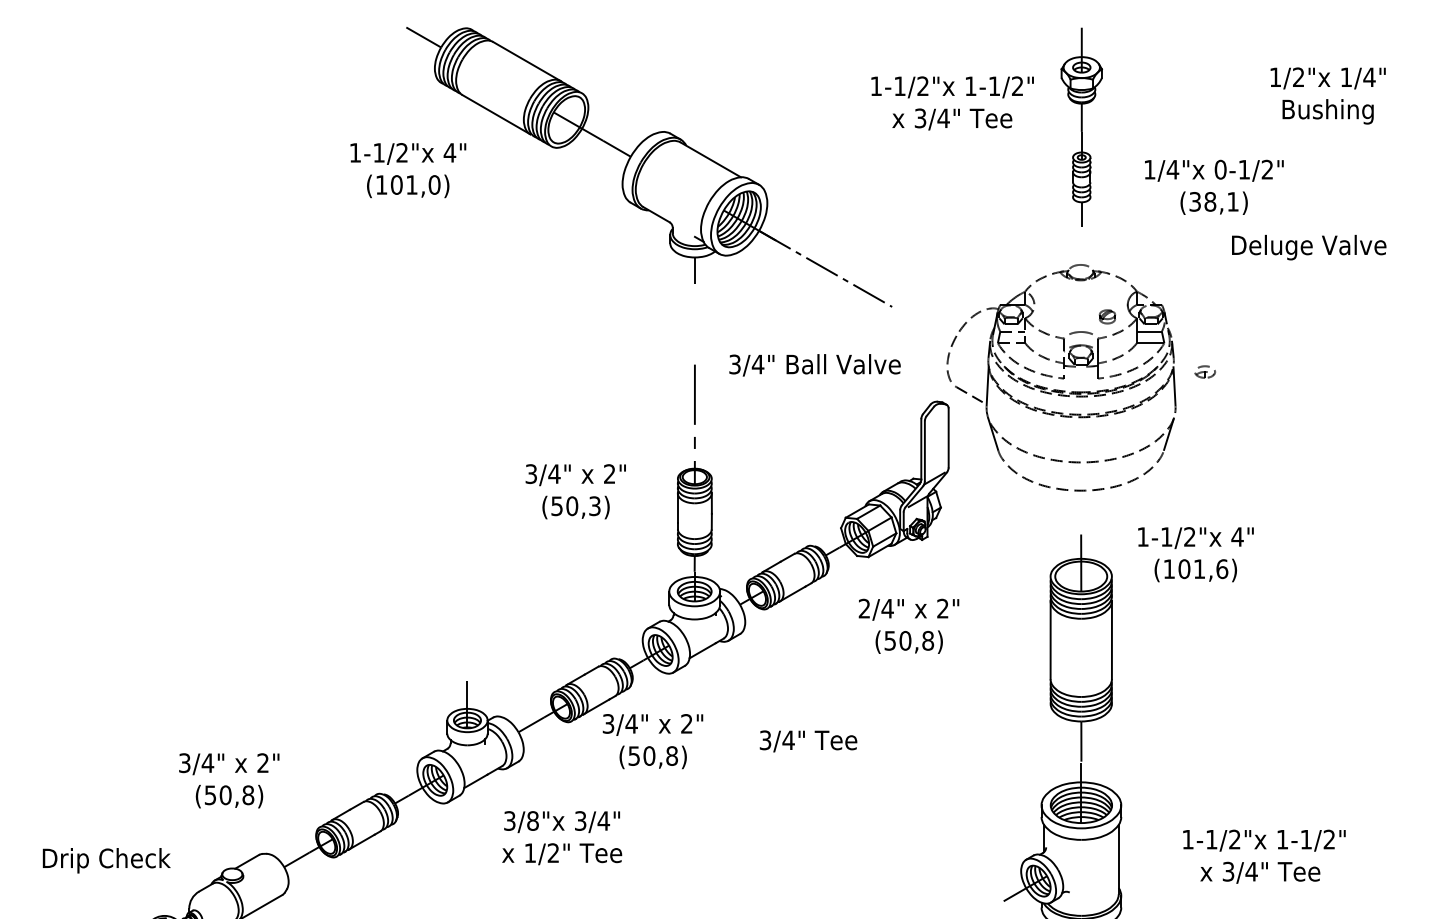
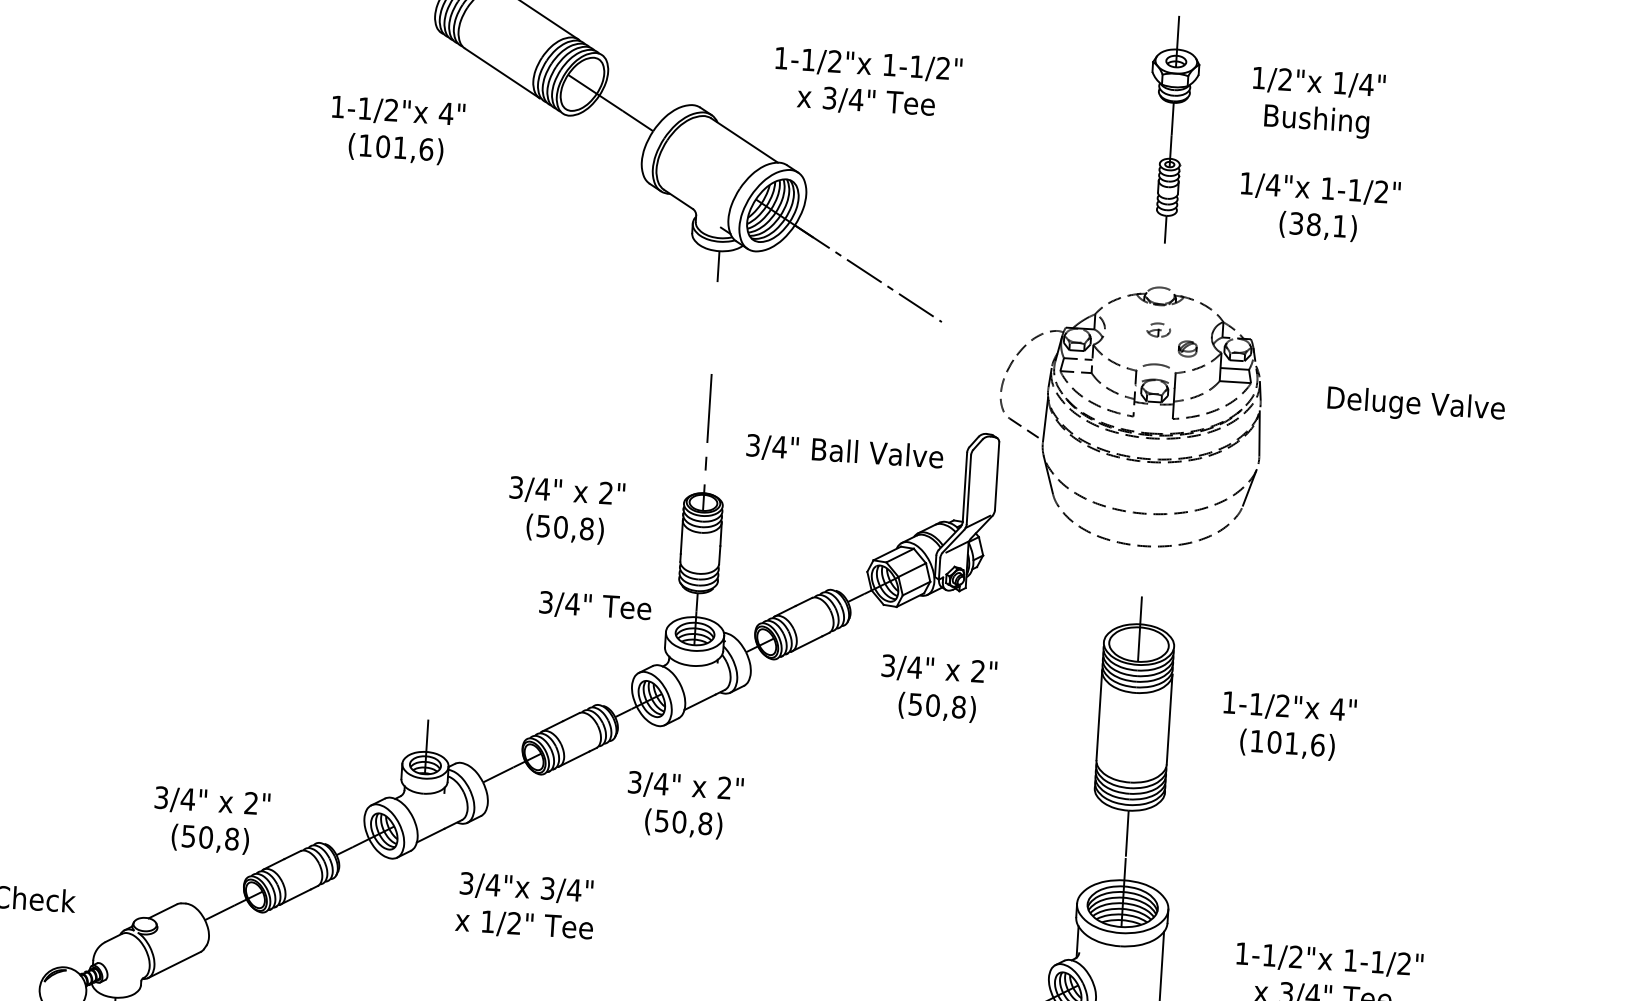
text: (1327, 95) -> (1317, 102), moved
text: (952, 103) -> (867, 83), moved
text: (1220, 169) -> (1327, 188), 0-1/2" -> 1-1/2"
text: (434, 184) -> (426, 148), (101,0) -> (101,6)
text: (1309, 247) -> (1416, 405), moved
text: (814, 365) -> (844, 452), moved
part: (1204, 371) -> (1157, 329), moved
text: (594, 506) -> (586, 529), (50,3) -> (50,8)
text: (1195, 554) -> (1288, 726), moved
text: (864, 608) -> (888, 665), 2/4" -> 3/4"
text: (652, 741) -> (684, 805), moved
text: (808, 741) -> (595, 606), moved
text: (229, 780) -> (211, 820), moved
text: (532, 820) -> (492, 884), 3/8"x -> 3/4"x

